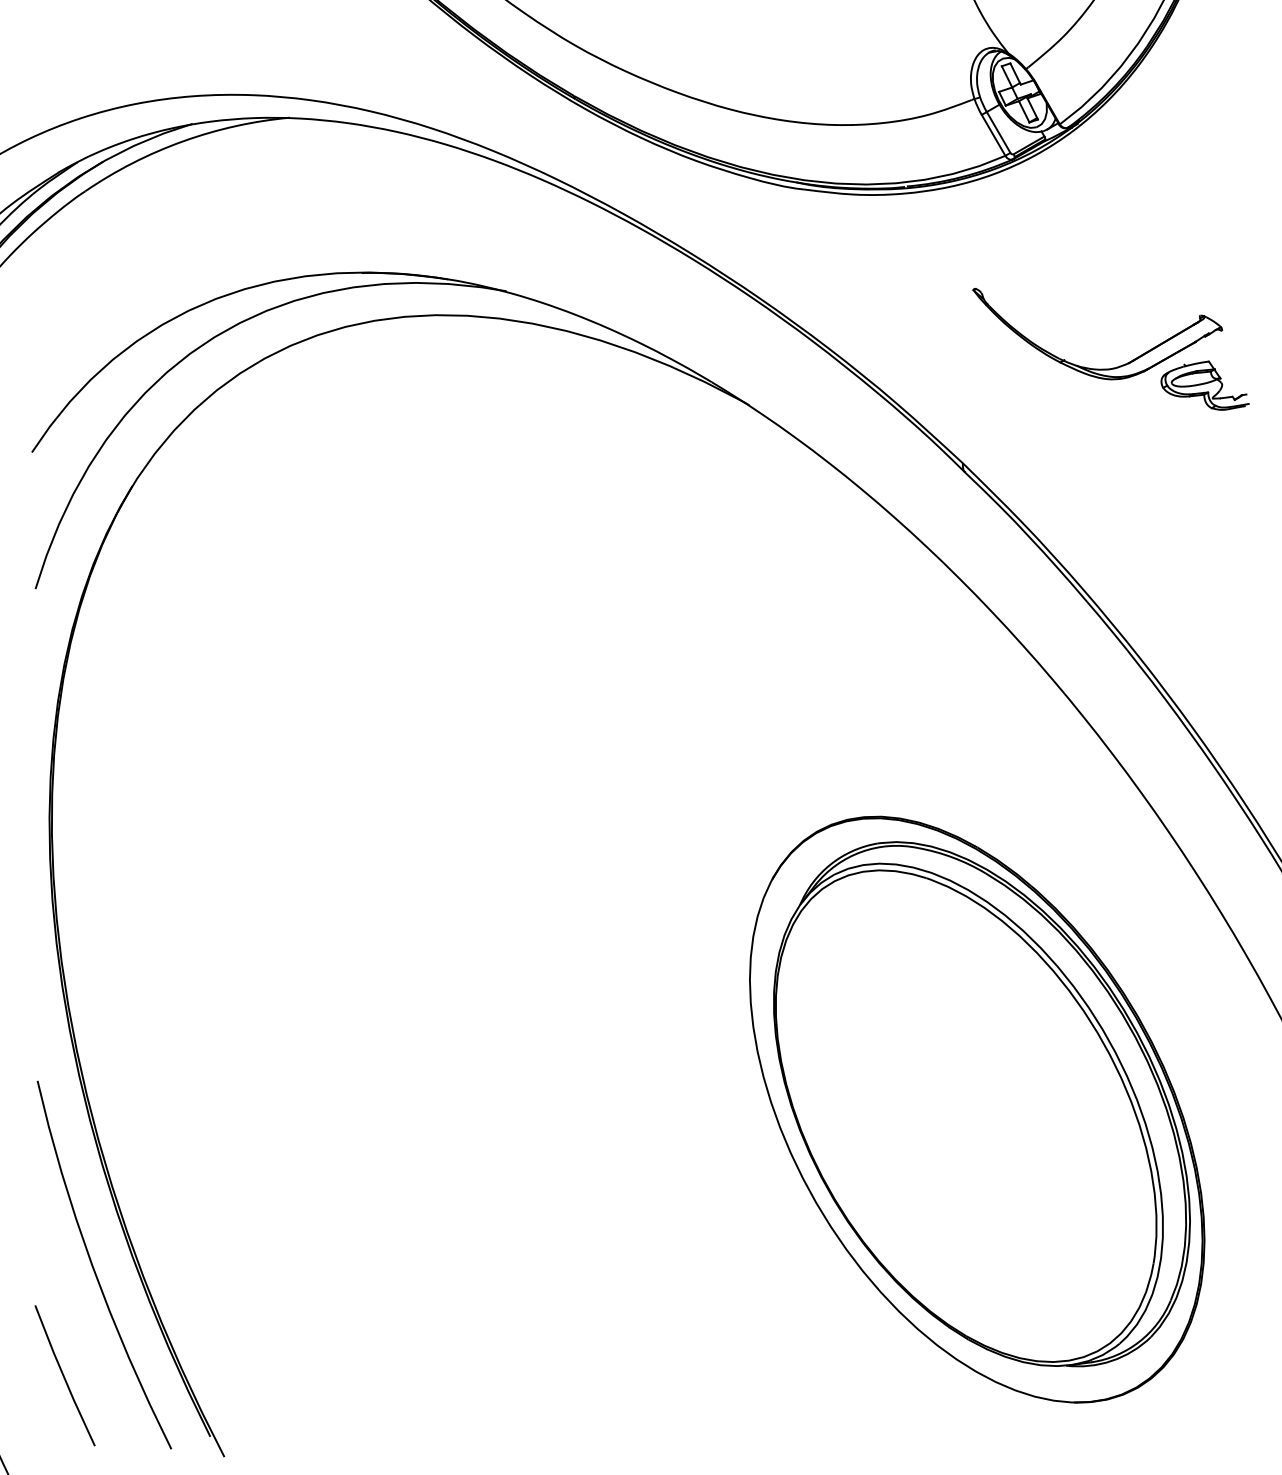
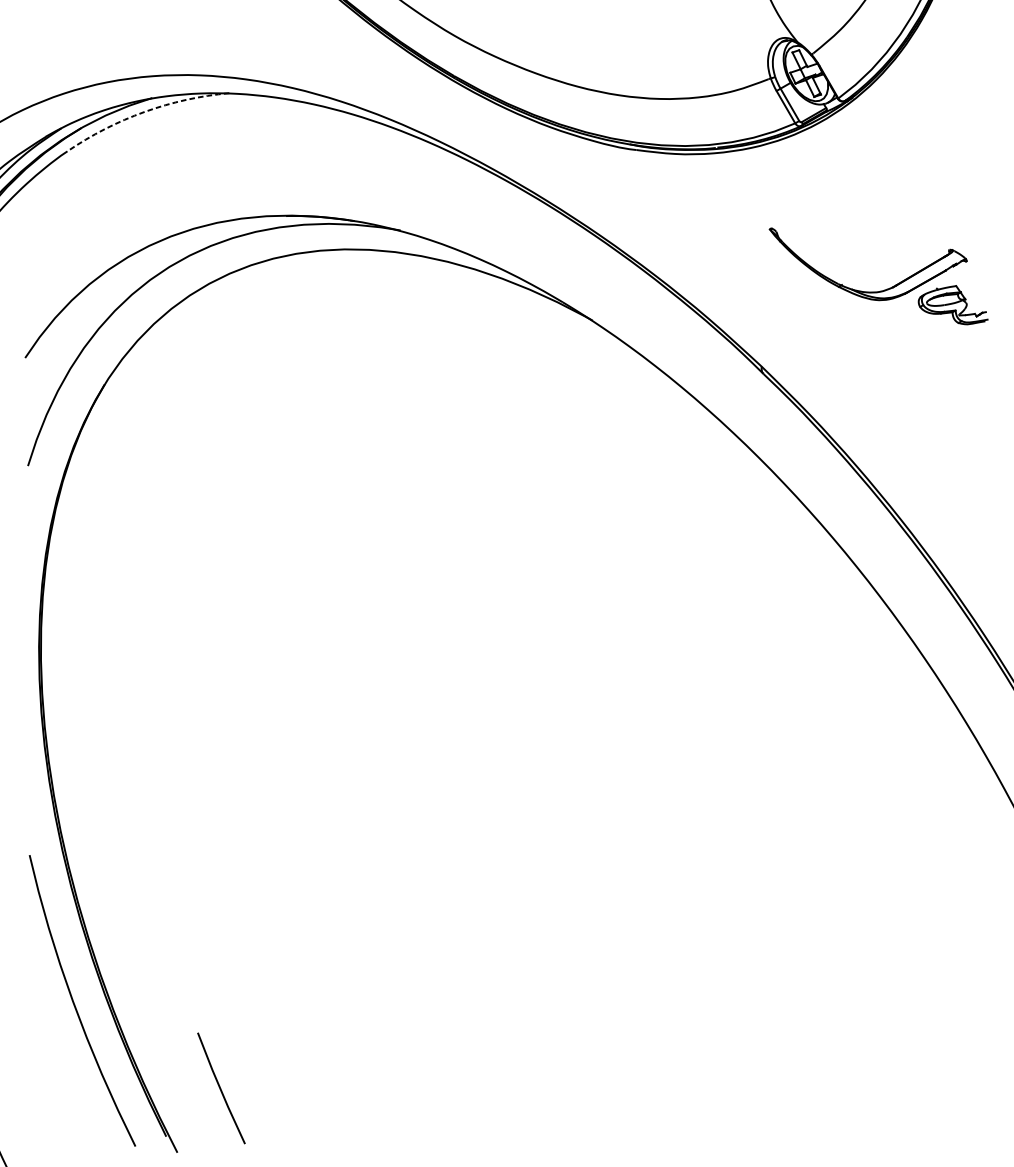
arc: (183, 141) -> (145, 112), solid -> dashed
part: (977, 1109) -> (773, 877), removed
line: (64, 1375) -> (221, 1088), moved

